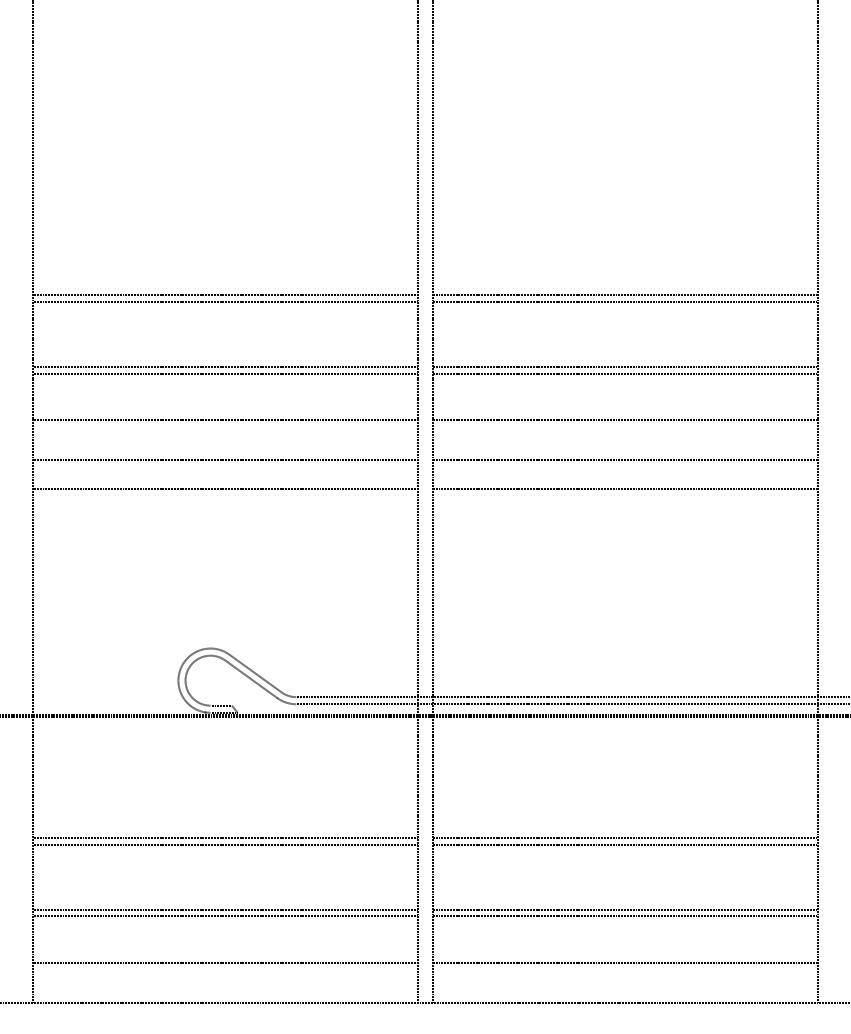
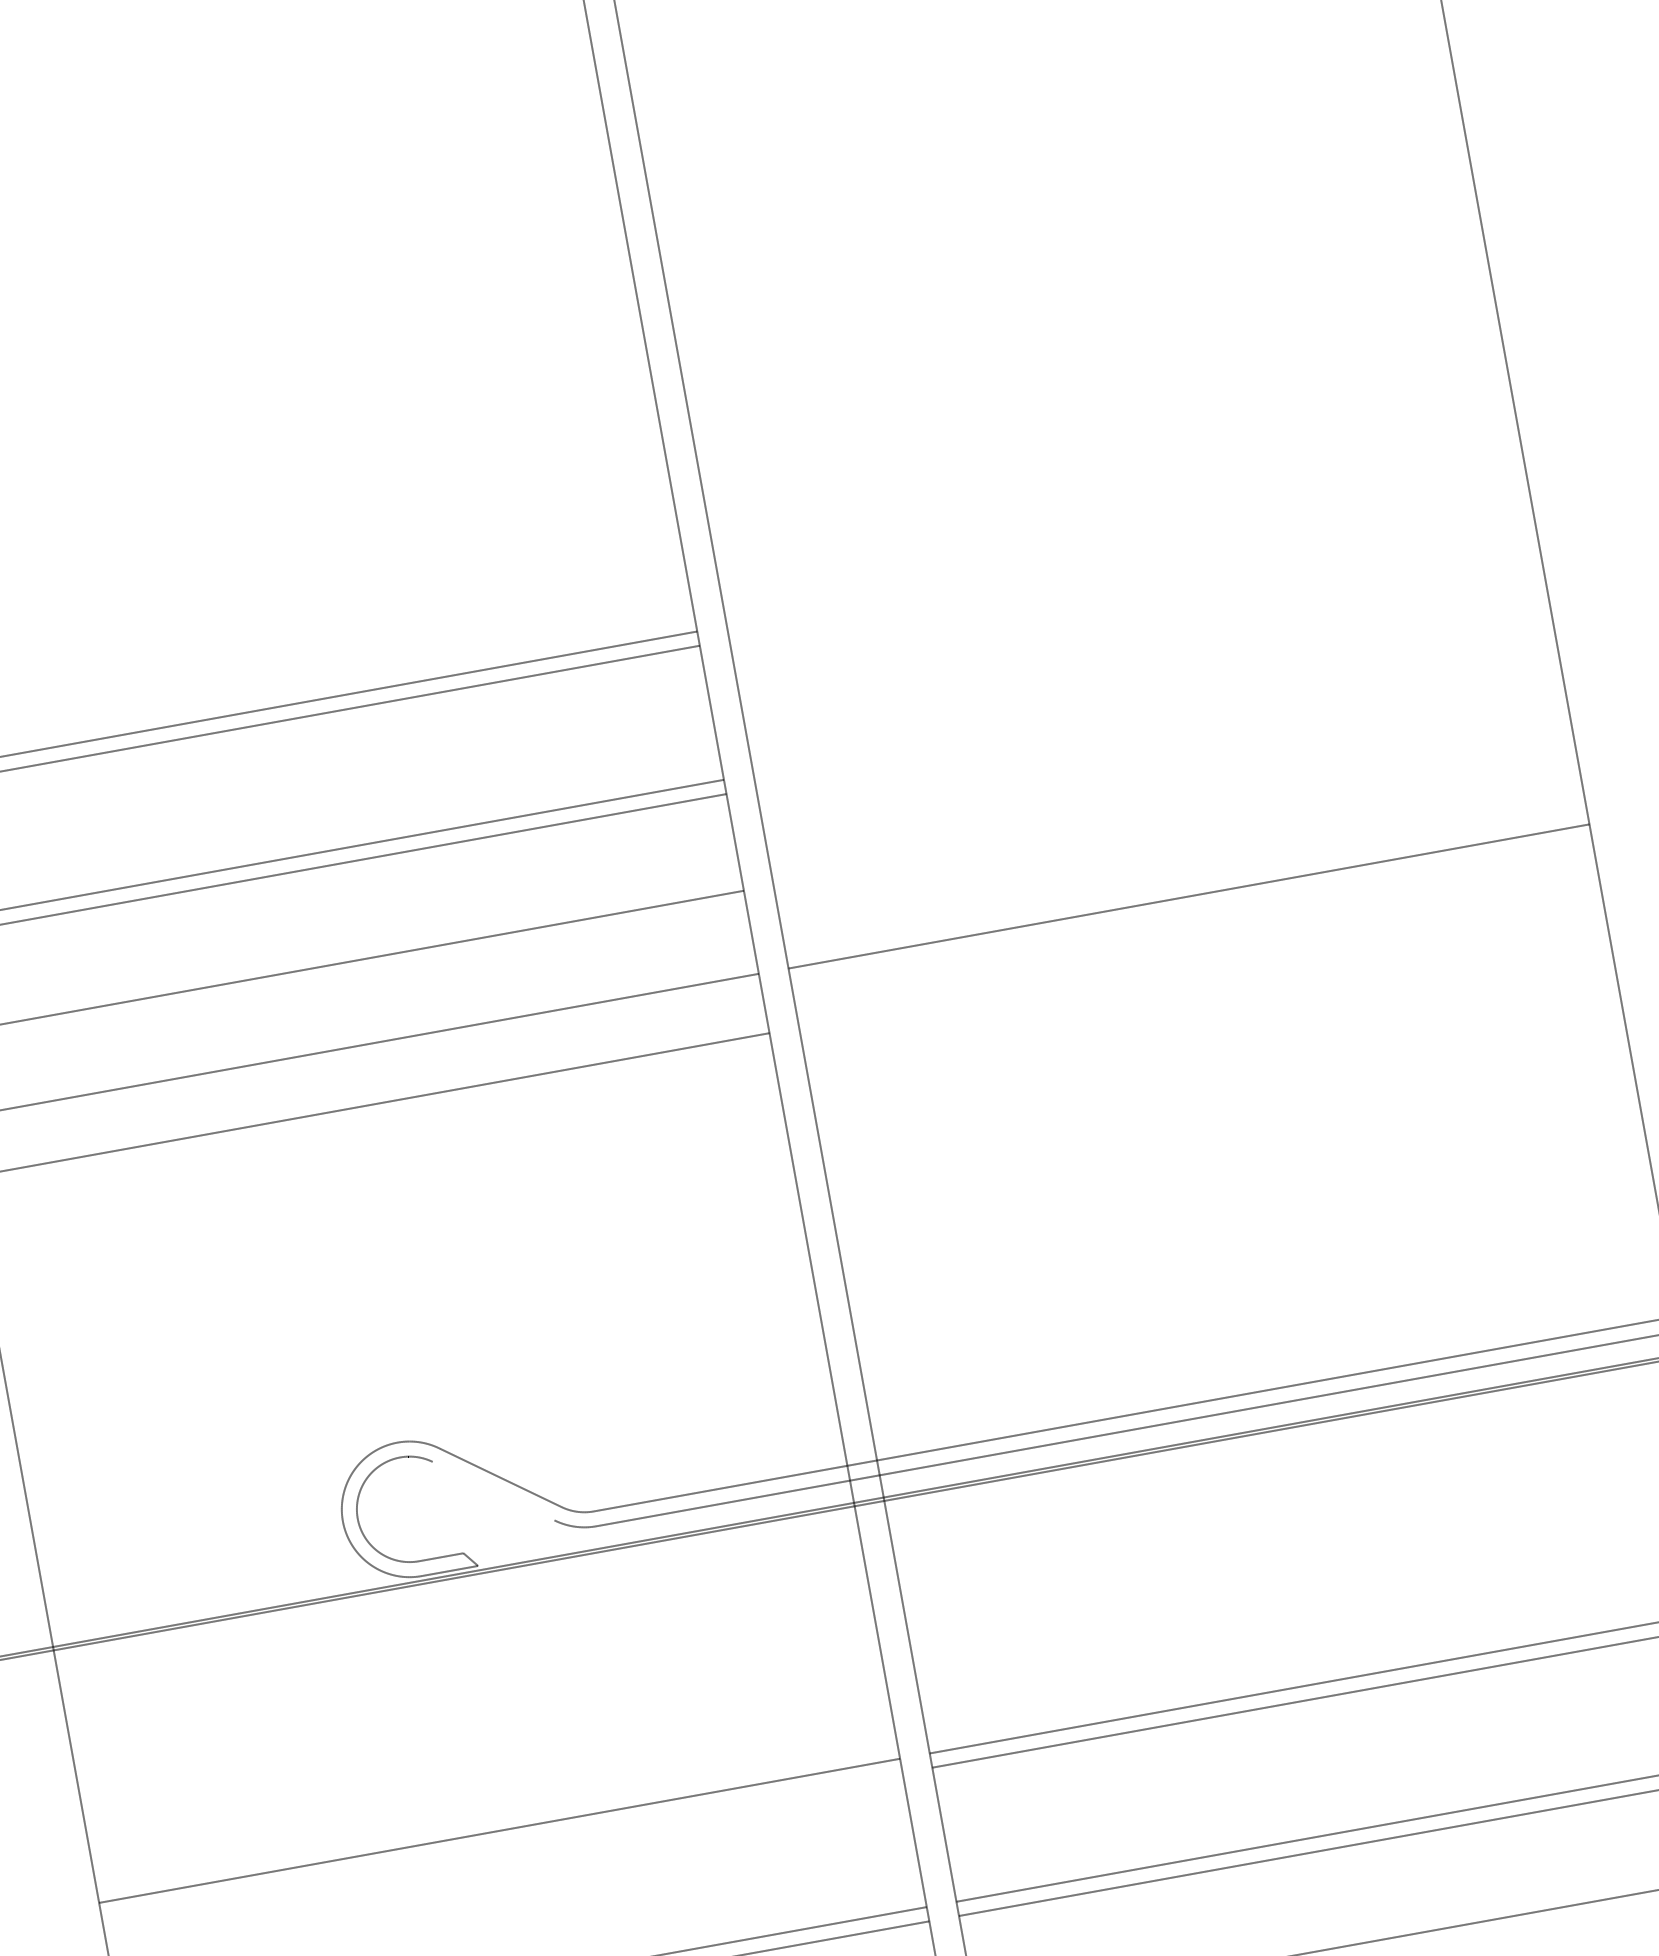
line: (625, 295) -> (1127, 554), removed
line: (625, 302) -> (1130, 568), removed
line: (625, 366) -> (1154, 701), removed
line: (625, 373) -> (1156, 716), removed
line: (625, 420) -> (1174, 813), removed
line: (625, 488) -> (1199, 955), removed
line: (251, 679) -> (494, 1491), removed
line: (225, 845) -> (502, 1846), removed

